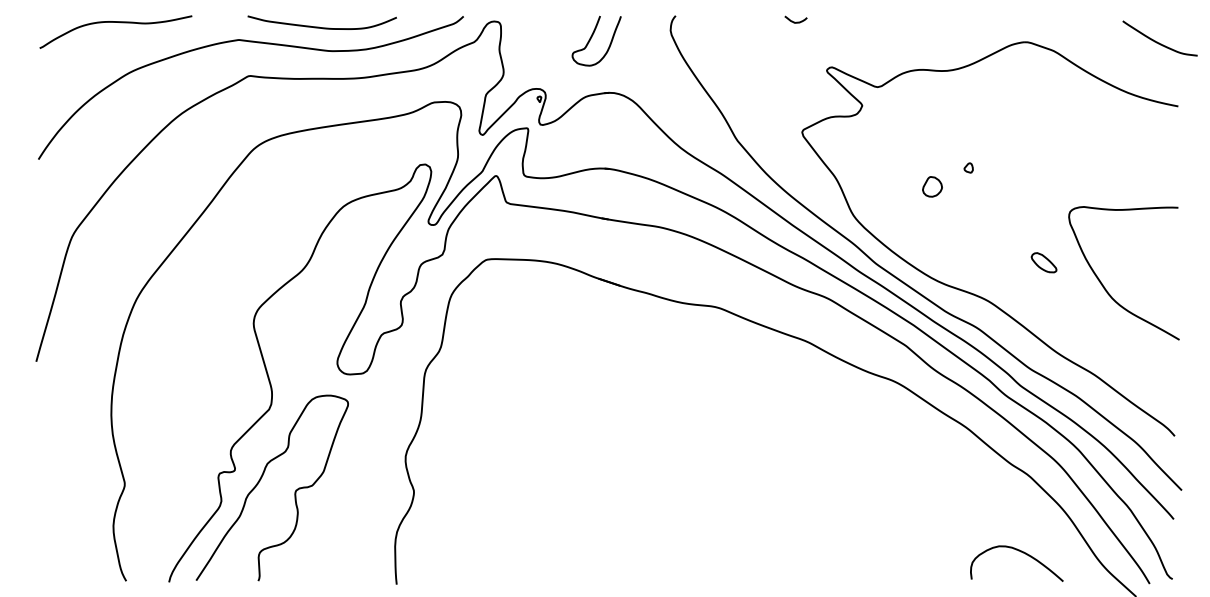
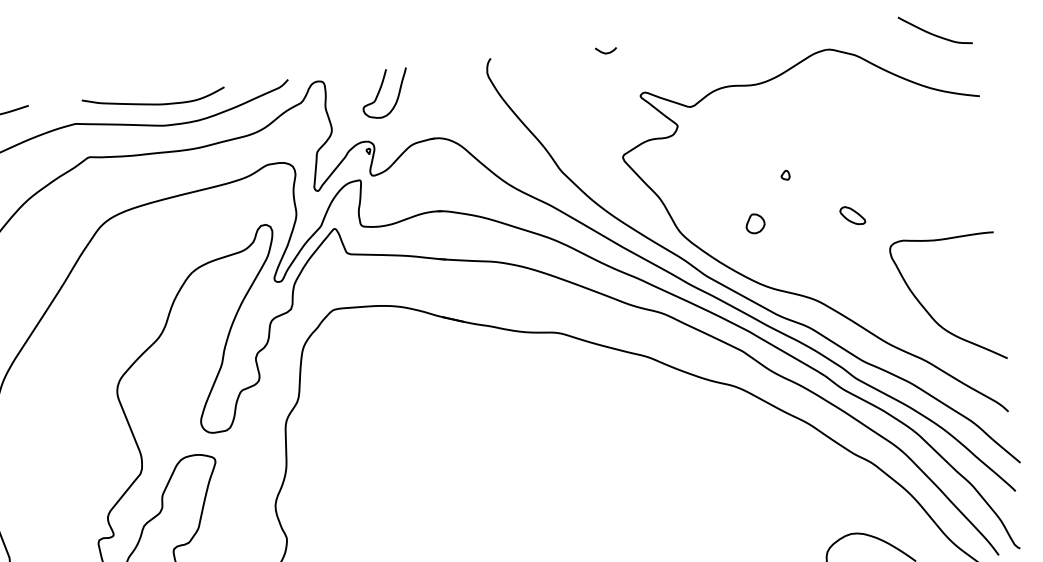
curve: (592, 37) -> (380, 90), moved
curve: (1157, 41) -> (933, 33), moved
part: (932, 186) -> (755, 223), moved
part: (1043, 262) -> (852, 215), moved
curve: (1105, 287) -> (931, 315), moved

